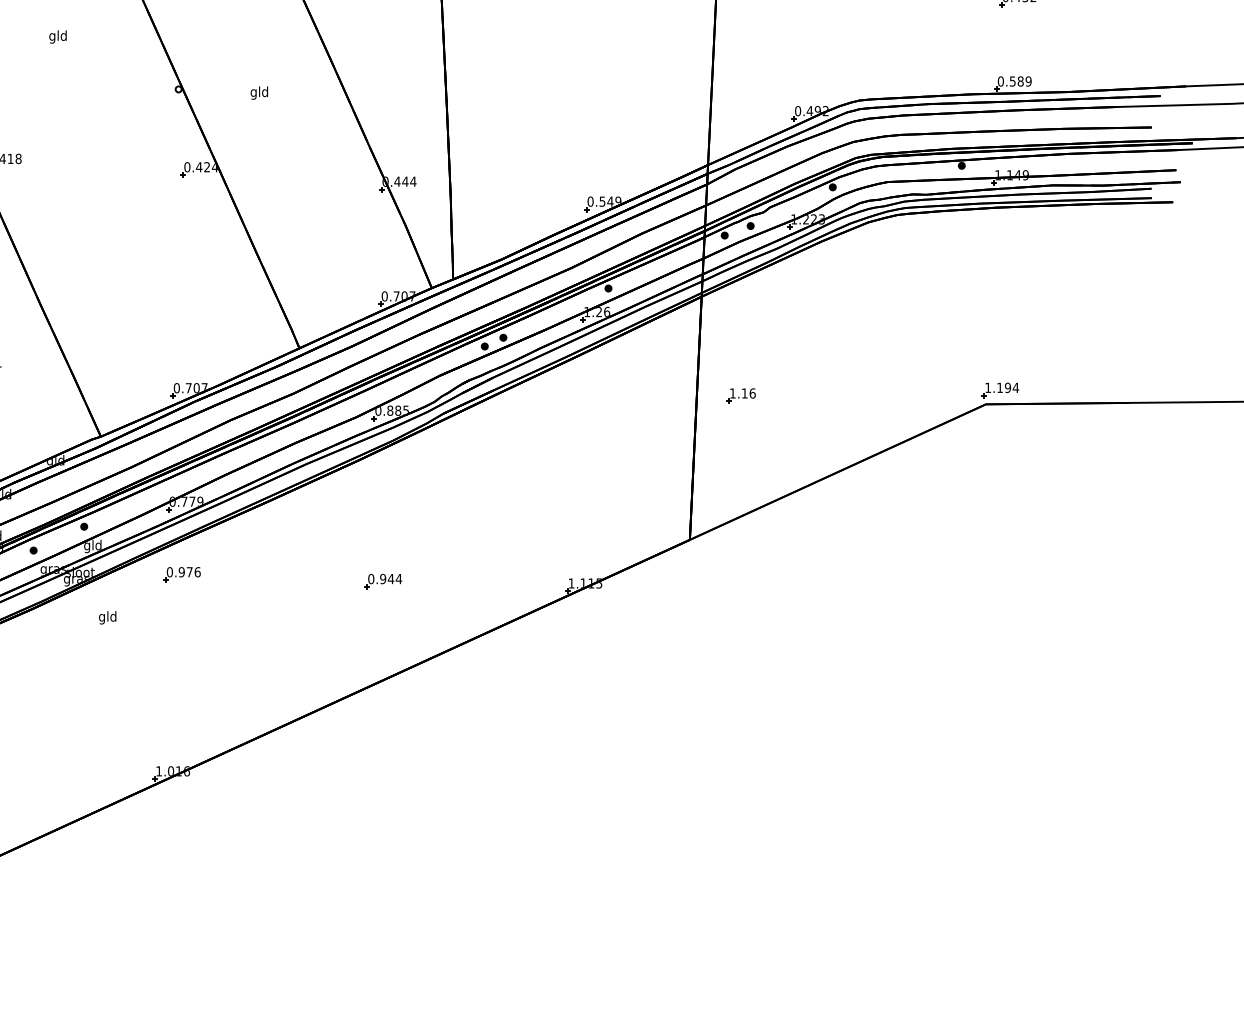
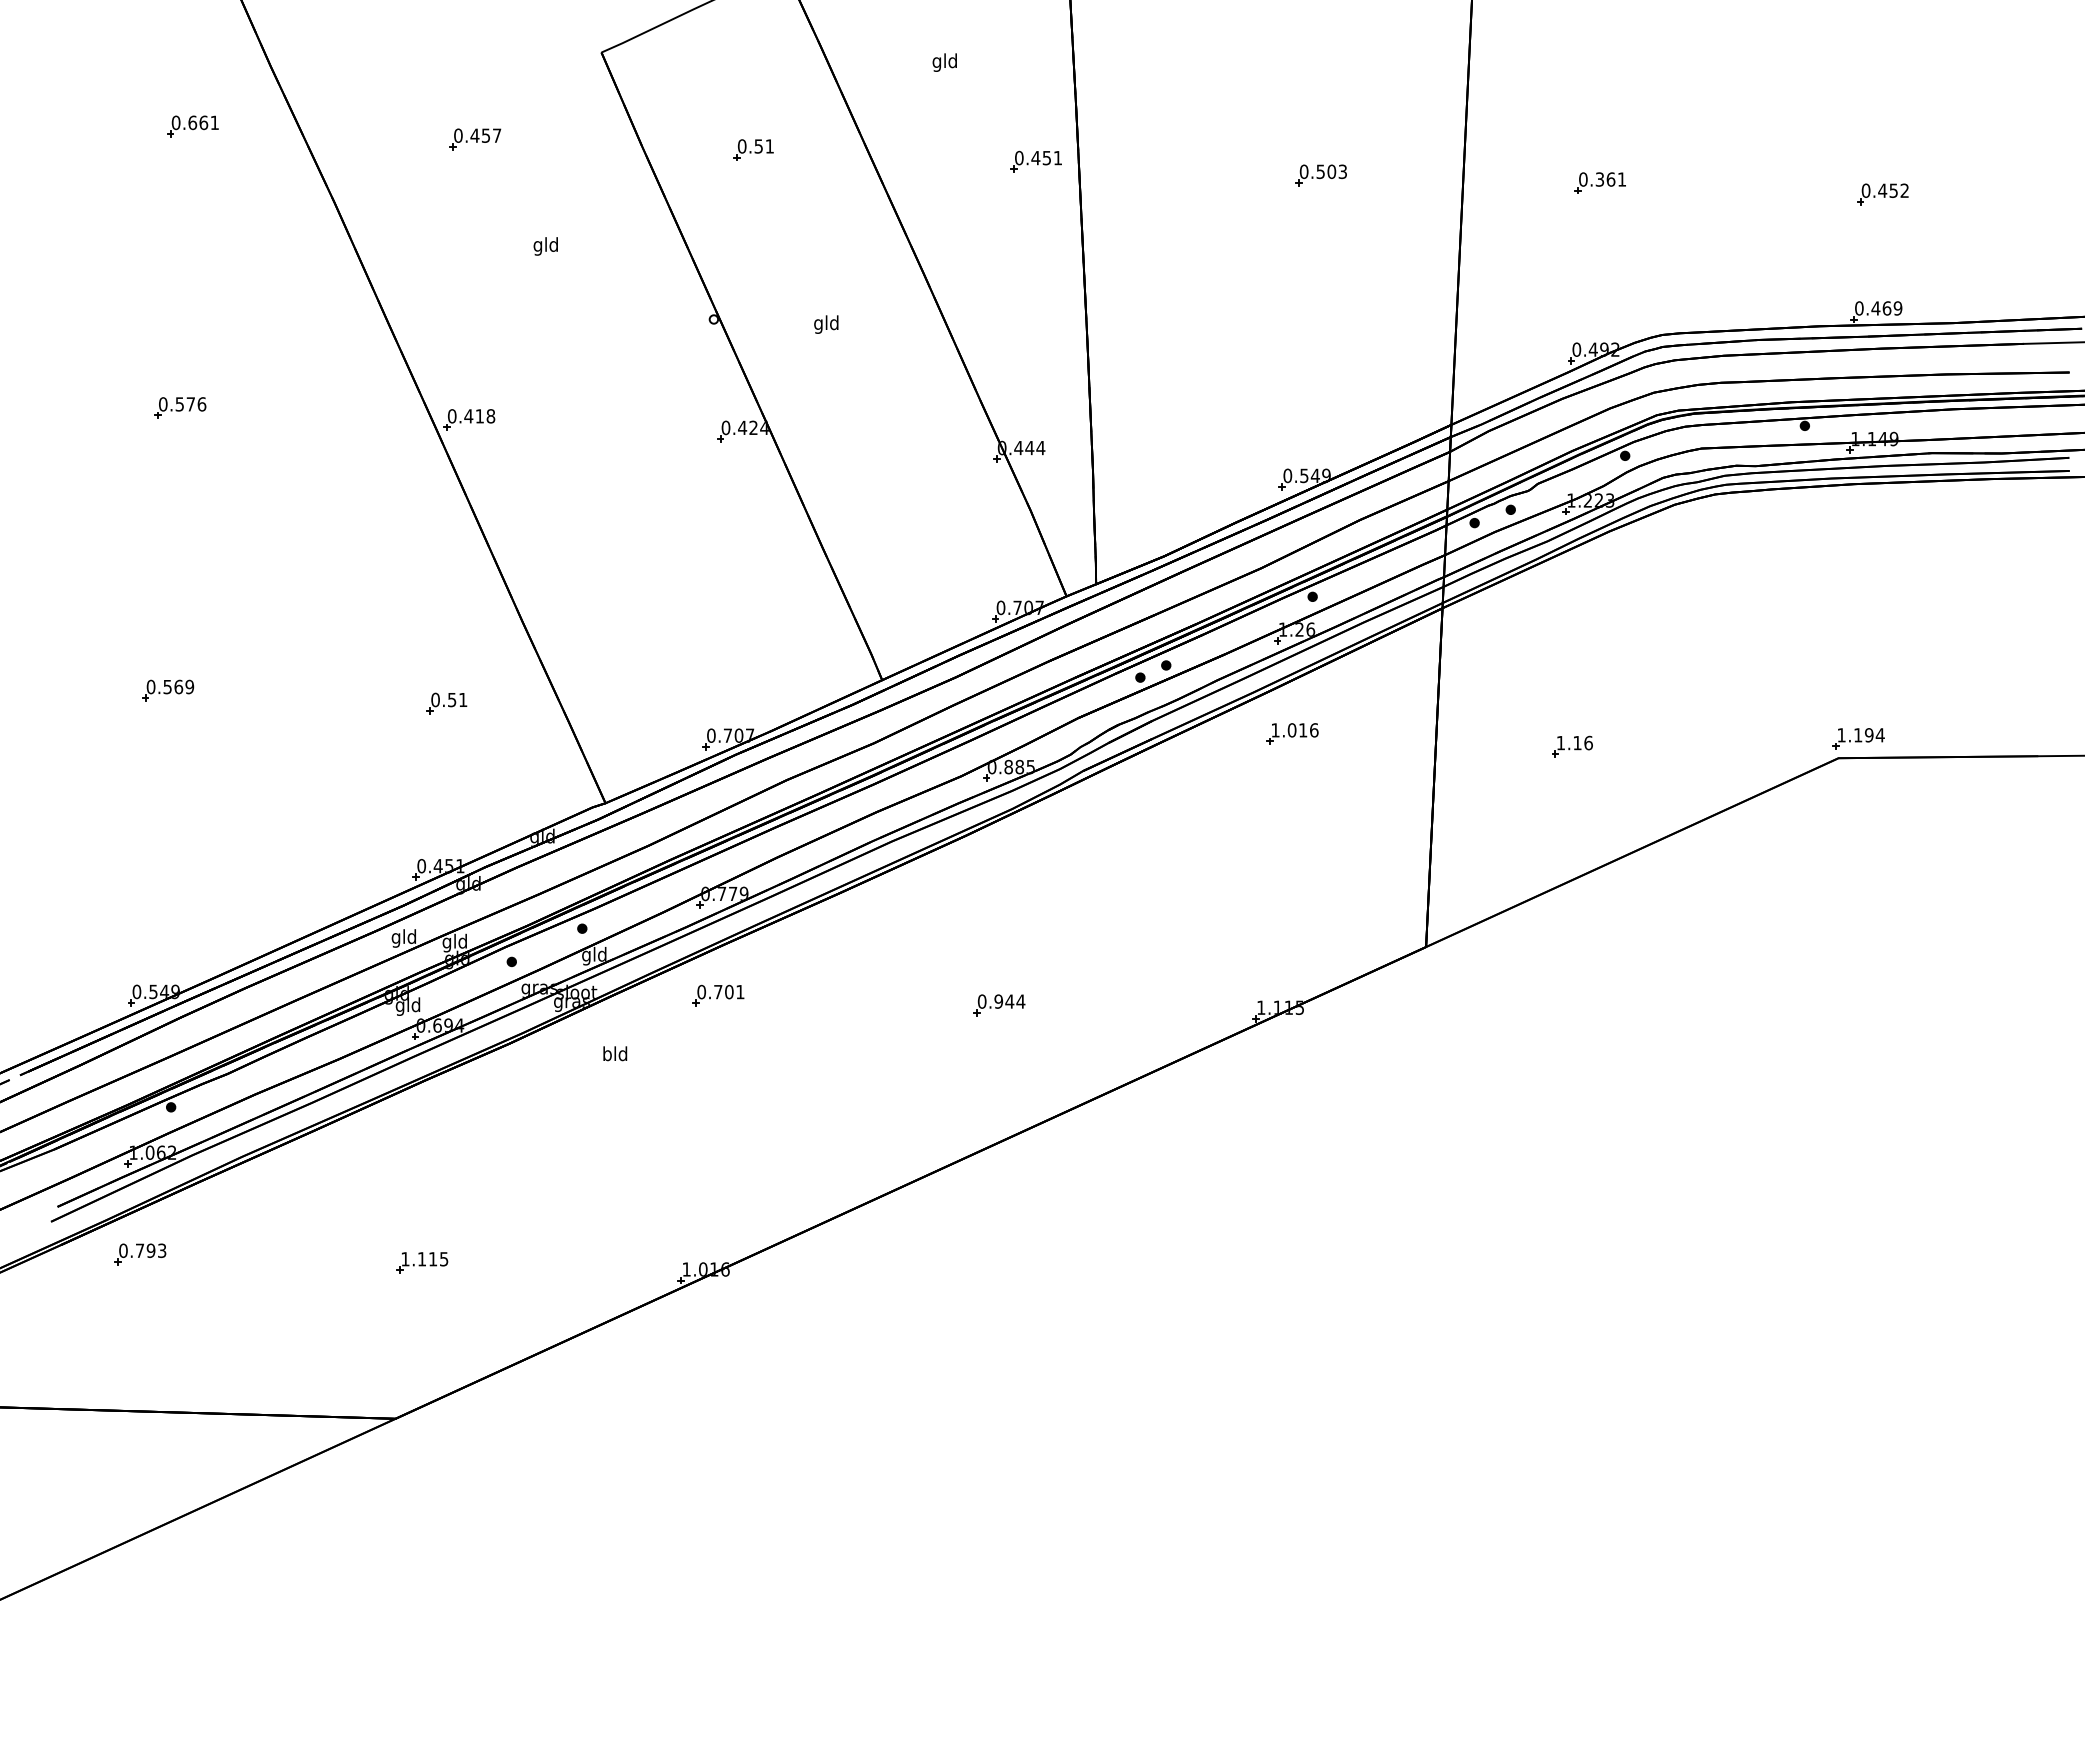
text: (1016, 81) -> (1881, 308), 0.589 -> 0.469
part: (593, 386) -> (1292, 733), added
part: (741, 395) -> (1572, 746), moved
text: (189, 571) -> (729, 991), 0.976 -> 0.701
text: (101, 617) -> (606, 1055), gld -> bld

